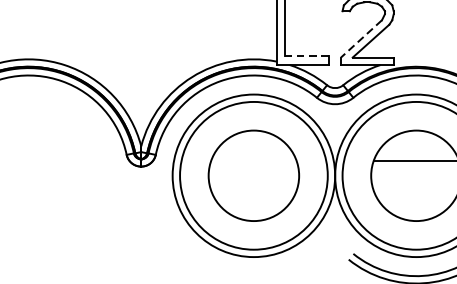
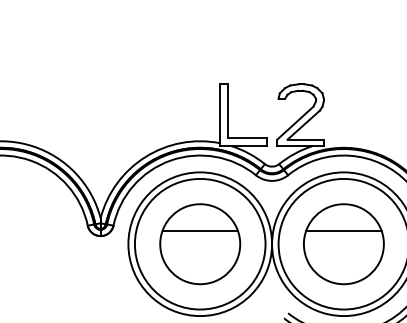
line: (361, 39) -> (295, 123), dashed -> solid
line: (306, 56) -> (246, 138), dashed -> solid
line: (253, 160) -> (199, 230), added

